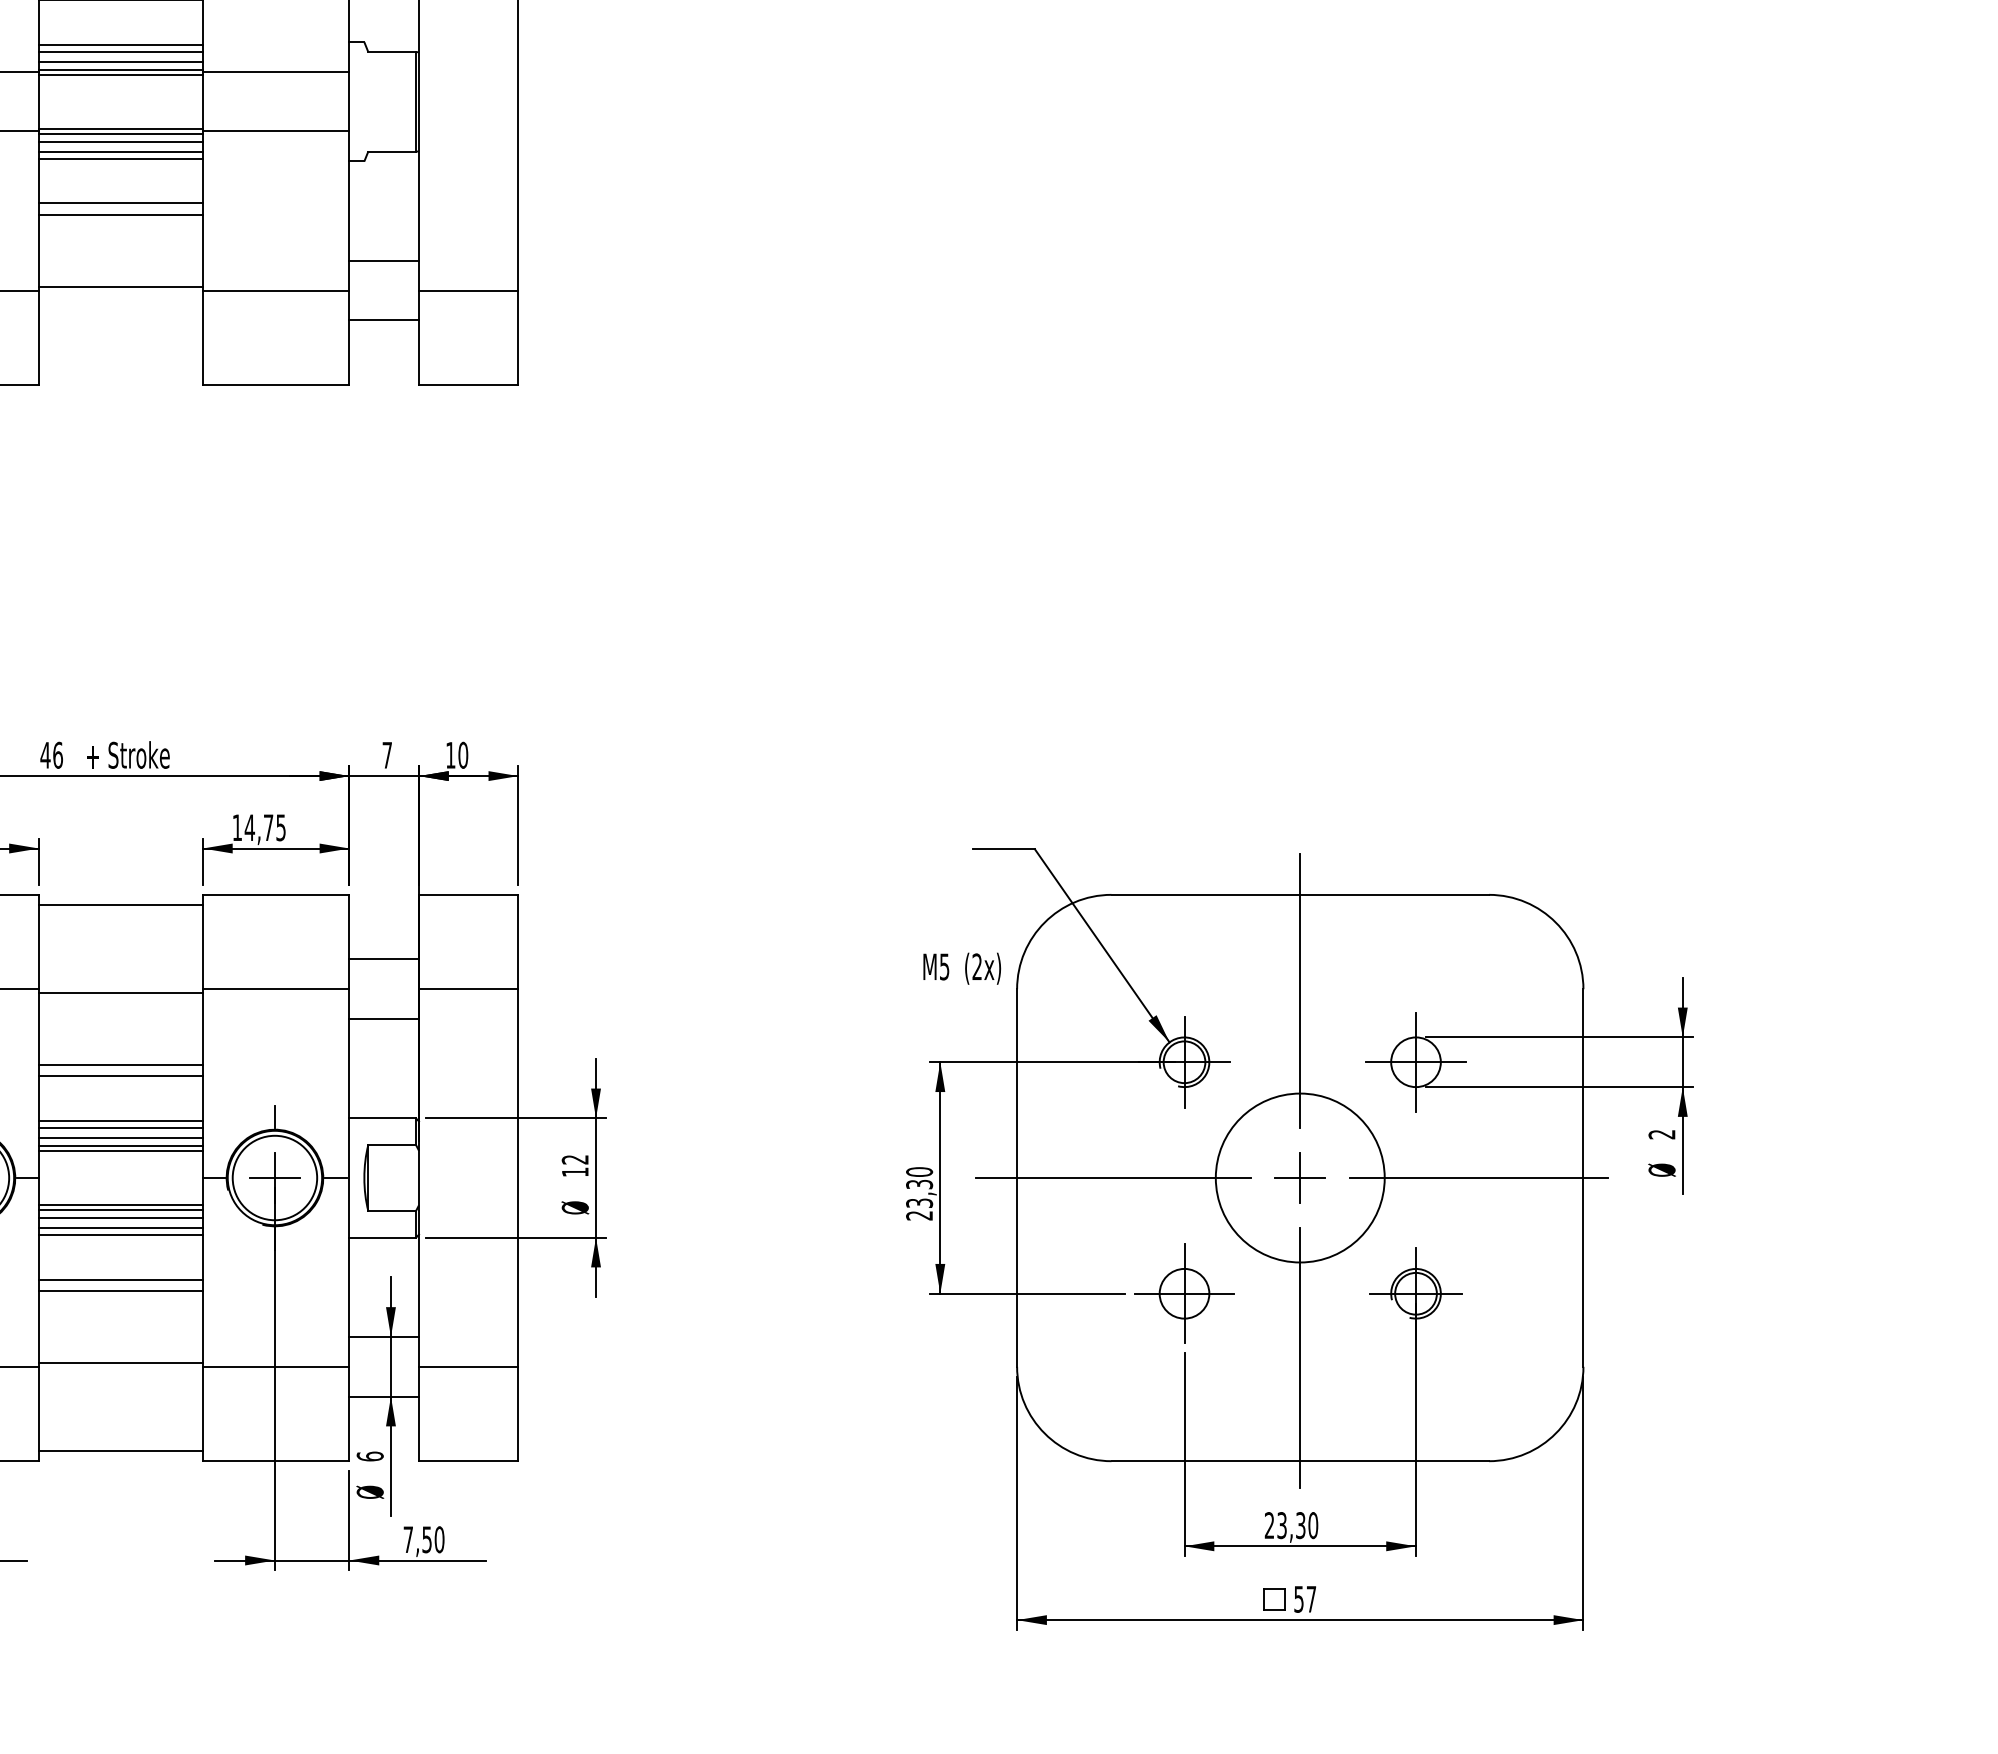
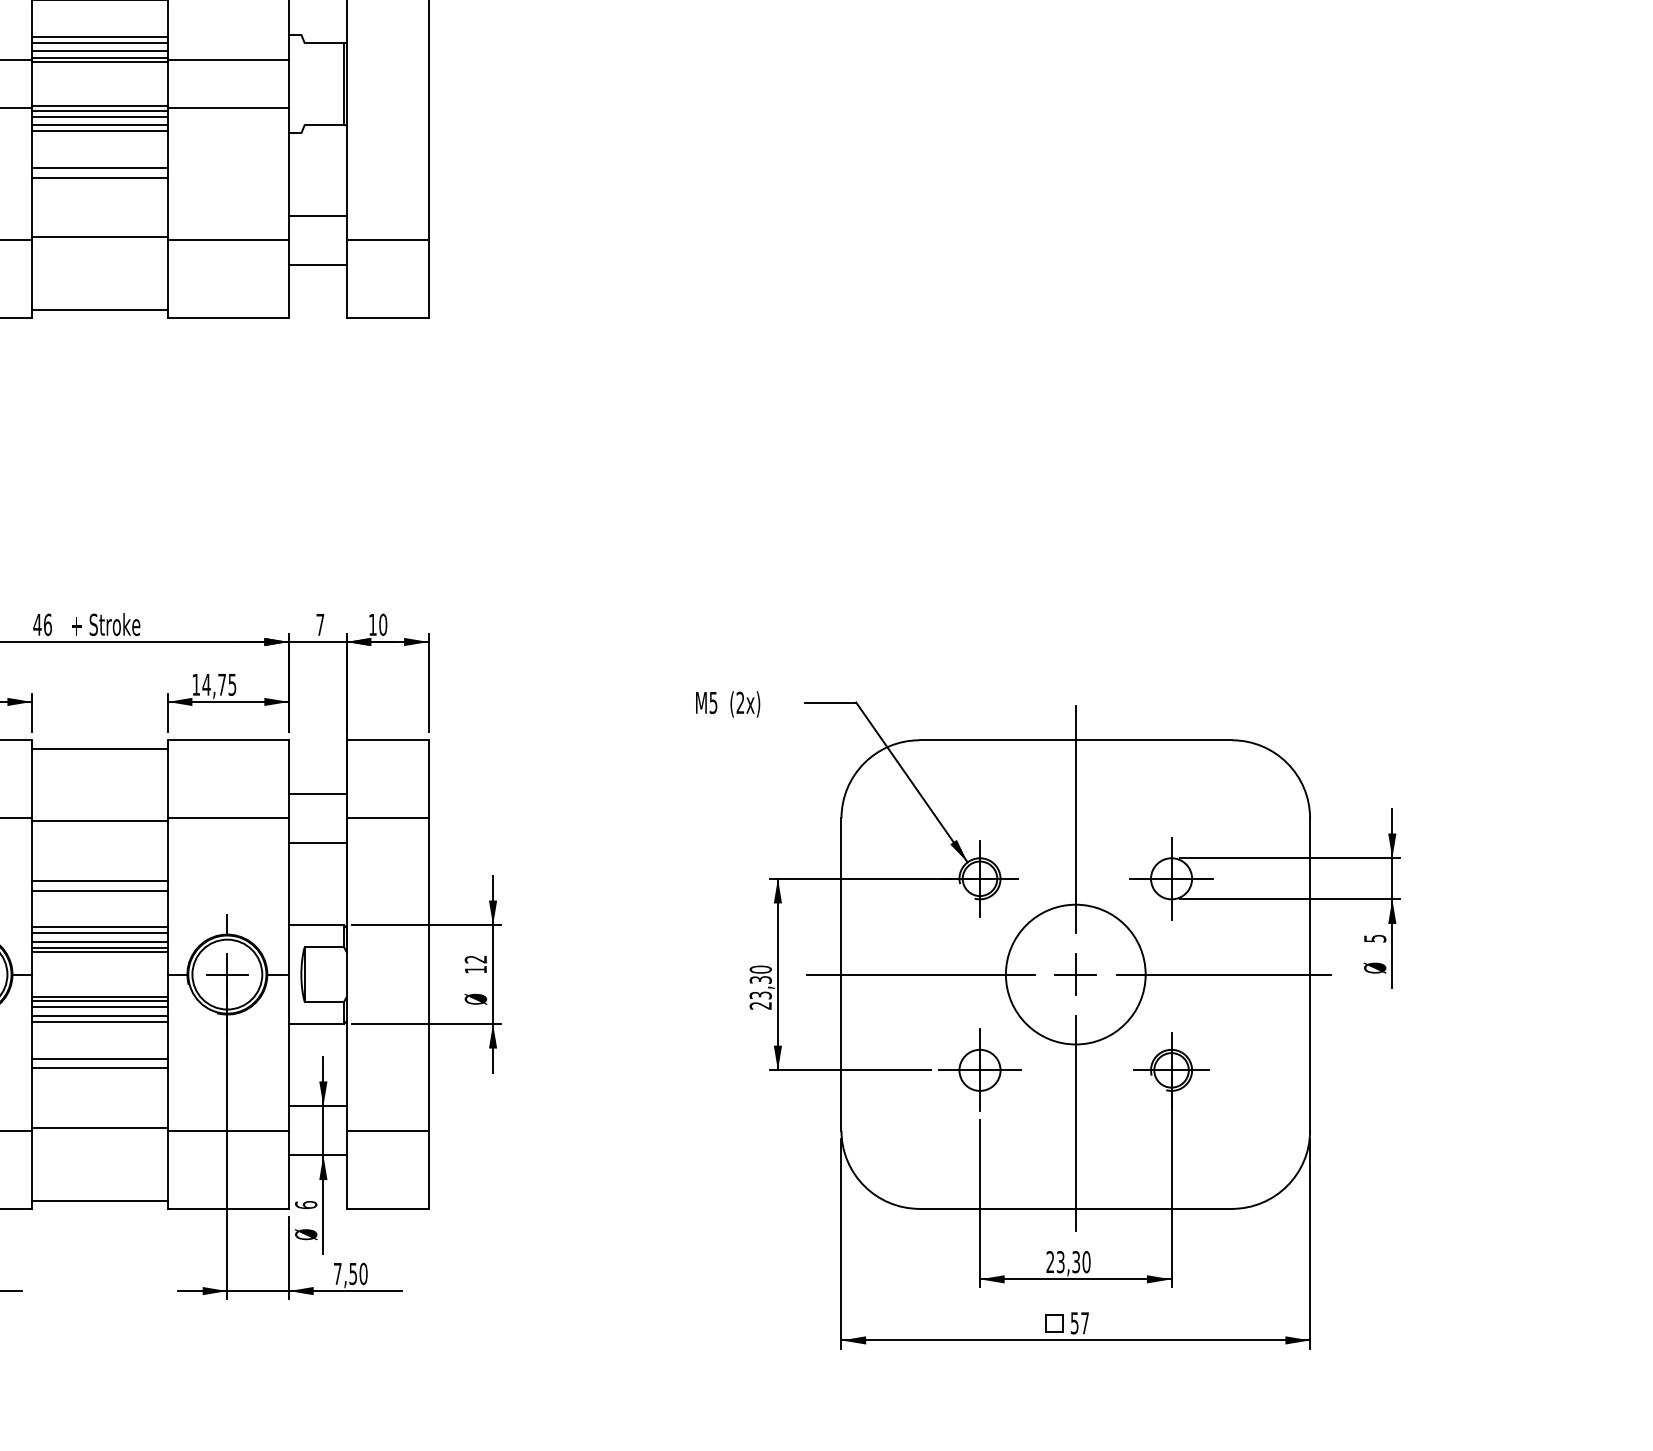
line: (120, 375) -> (99, 310), added
text: (962, 968) -> (728, 704), moved
text: (1662, 1134) -> (1375, 938), 2 -> 5

